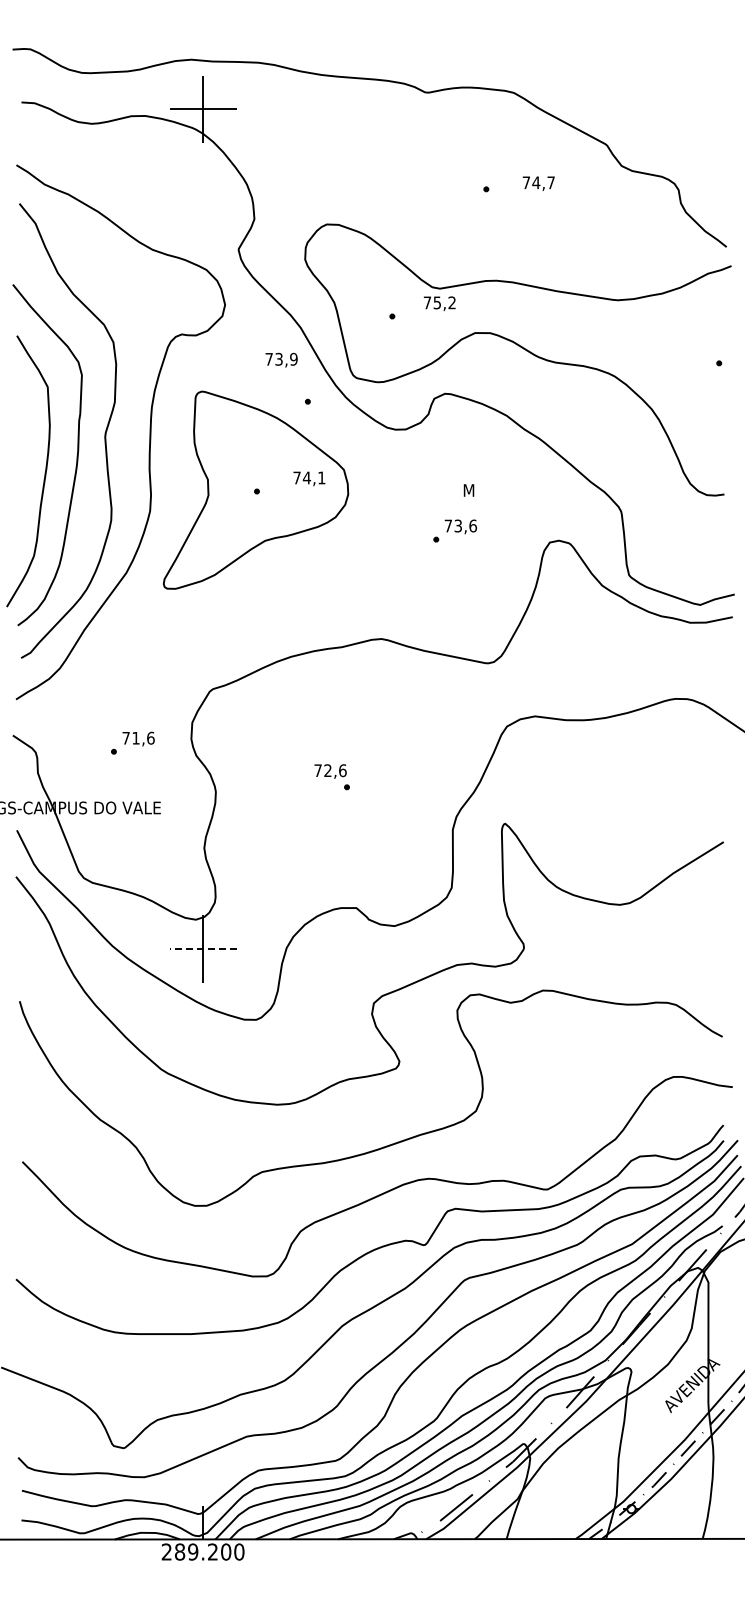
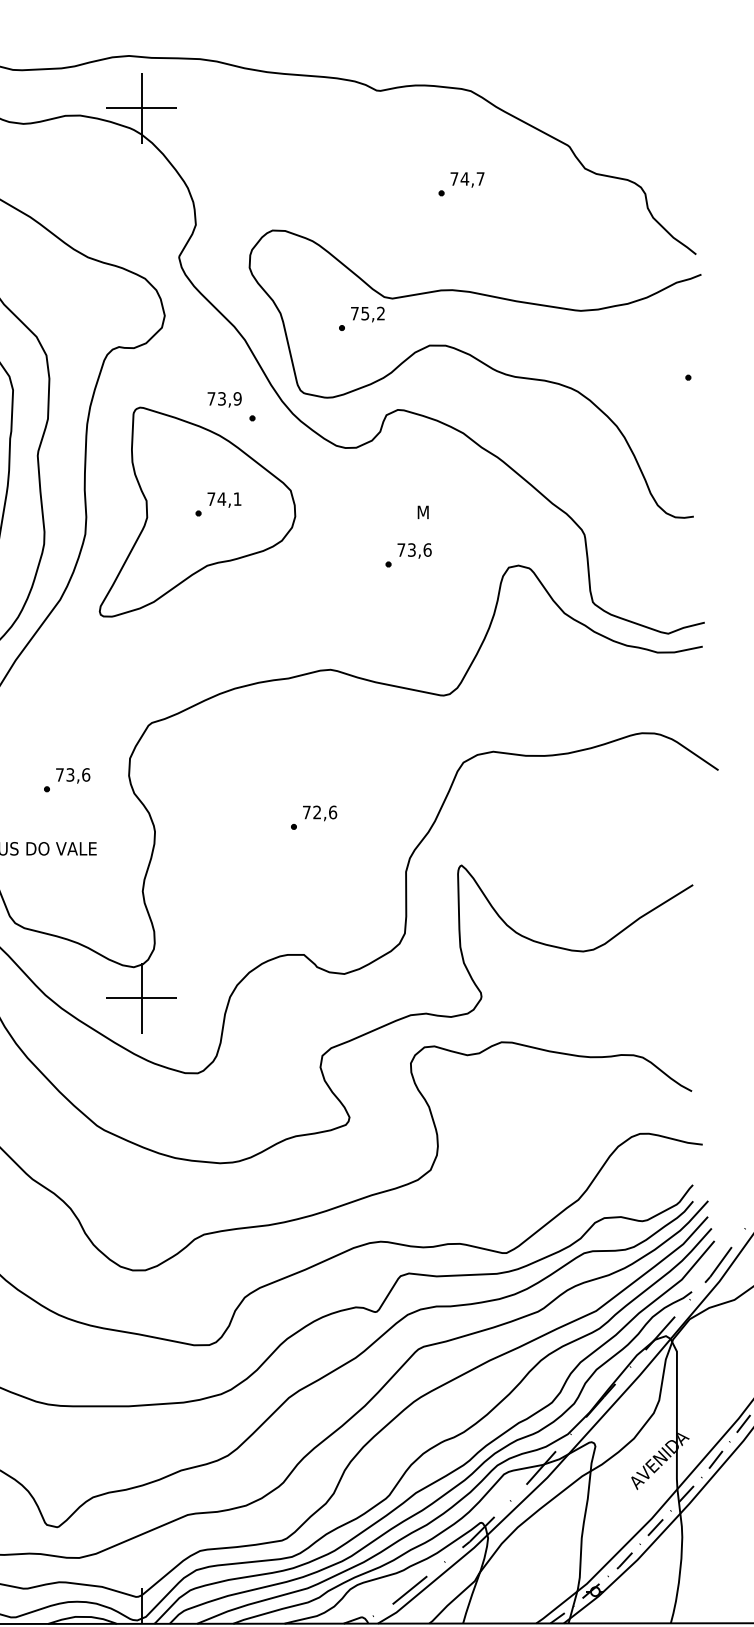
text: (538, 183) -> (467, 179), moved
text: (439, 303) -> (367, 314), moved
text: (281, 359) -> (224, 399), moved
text: (309, 478) -> (224, 499), moved
text: (135, 737) -> (69, 774), 71,6 -> 73,6
text: (330, 771) -> (319, 813), moved
line: (203, 949) -> (141, 998), dashed -> solid

